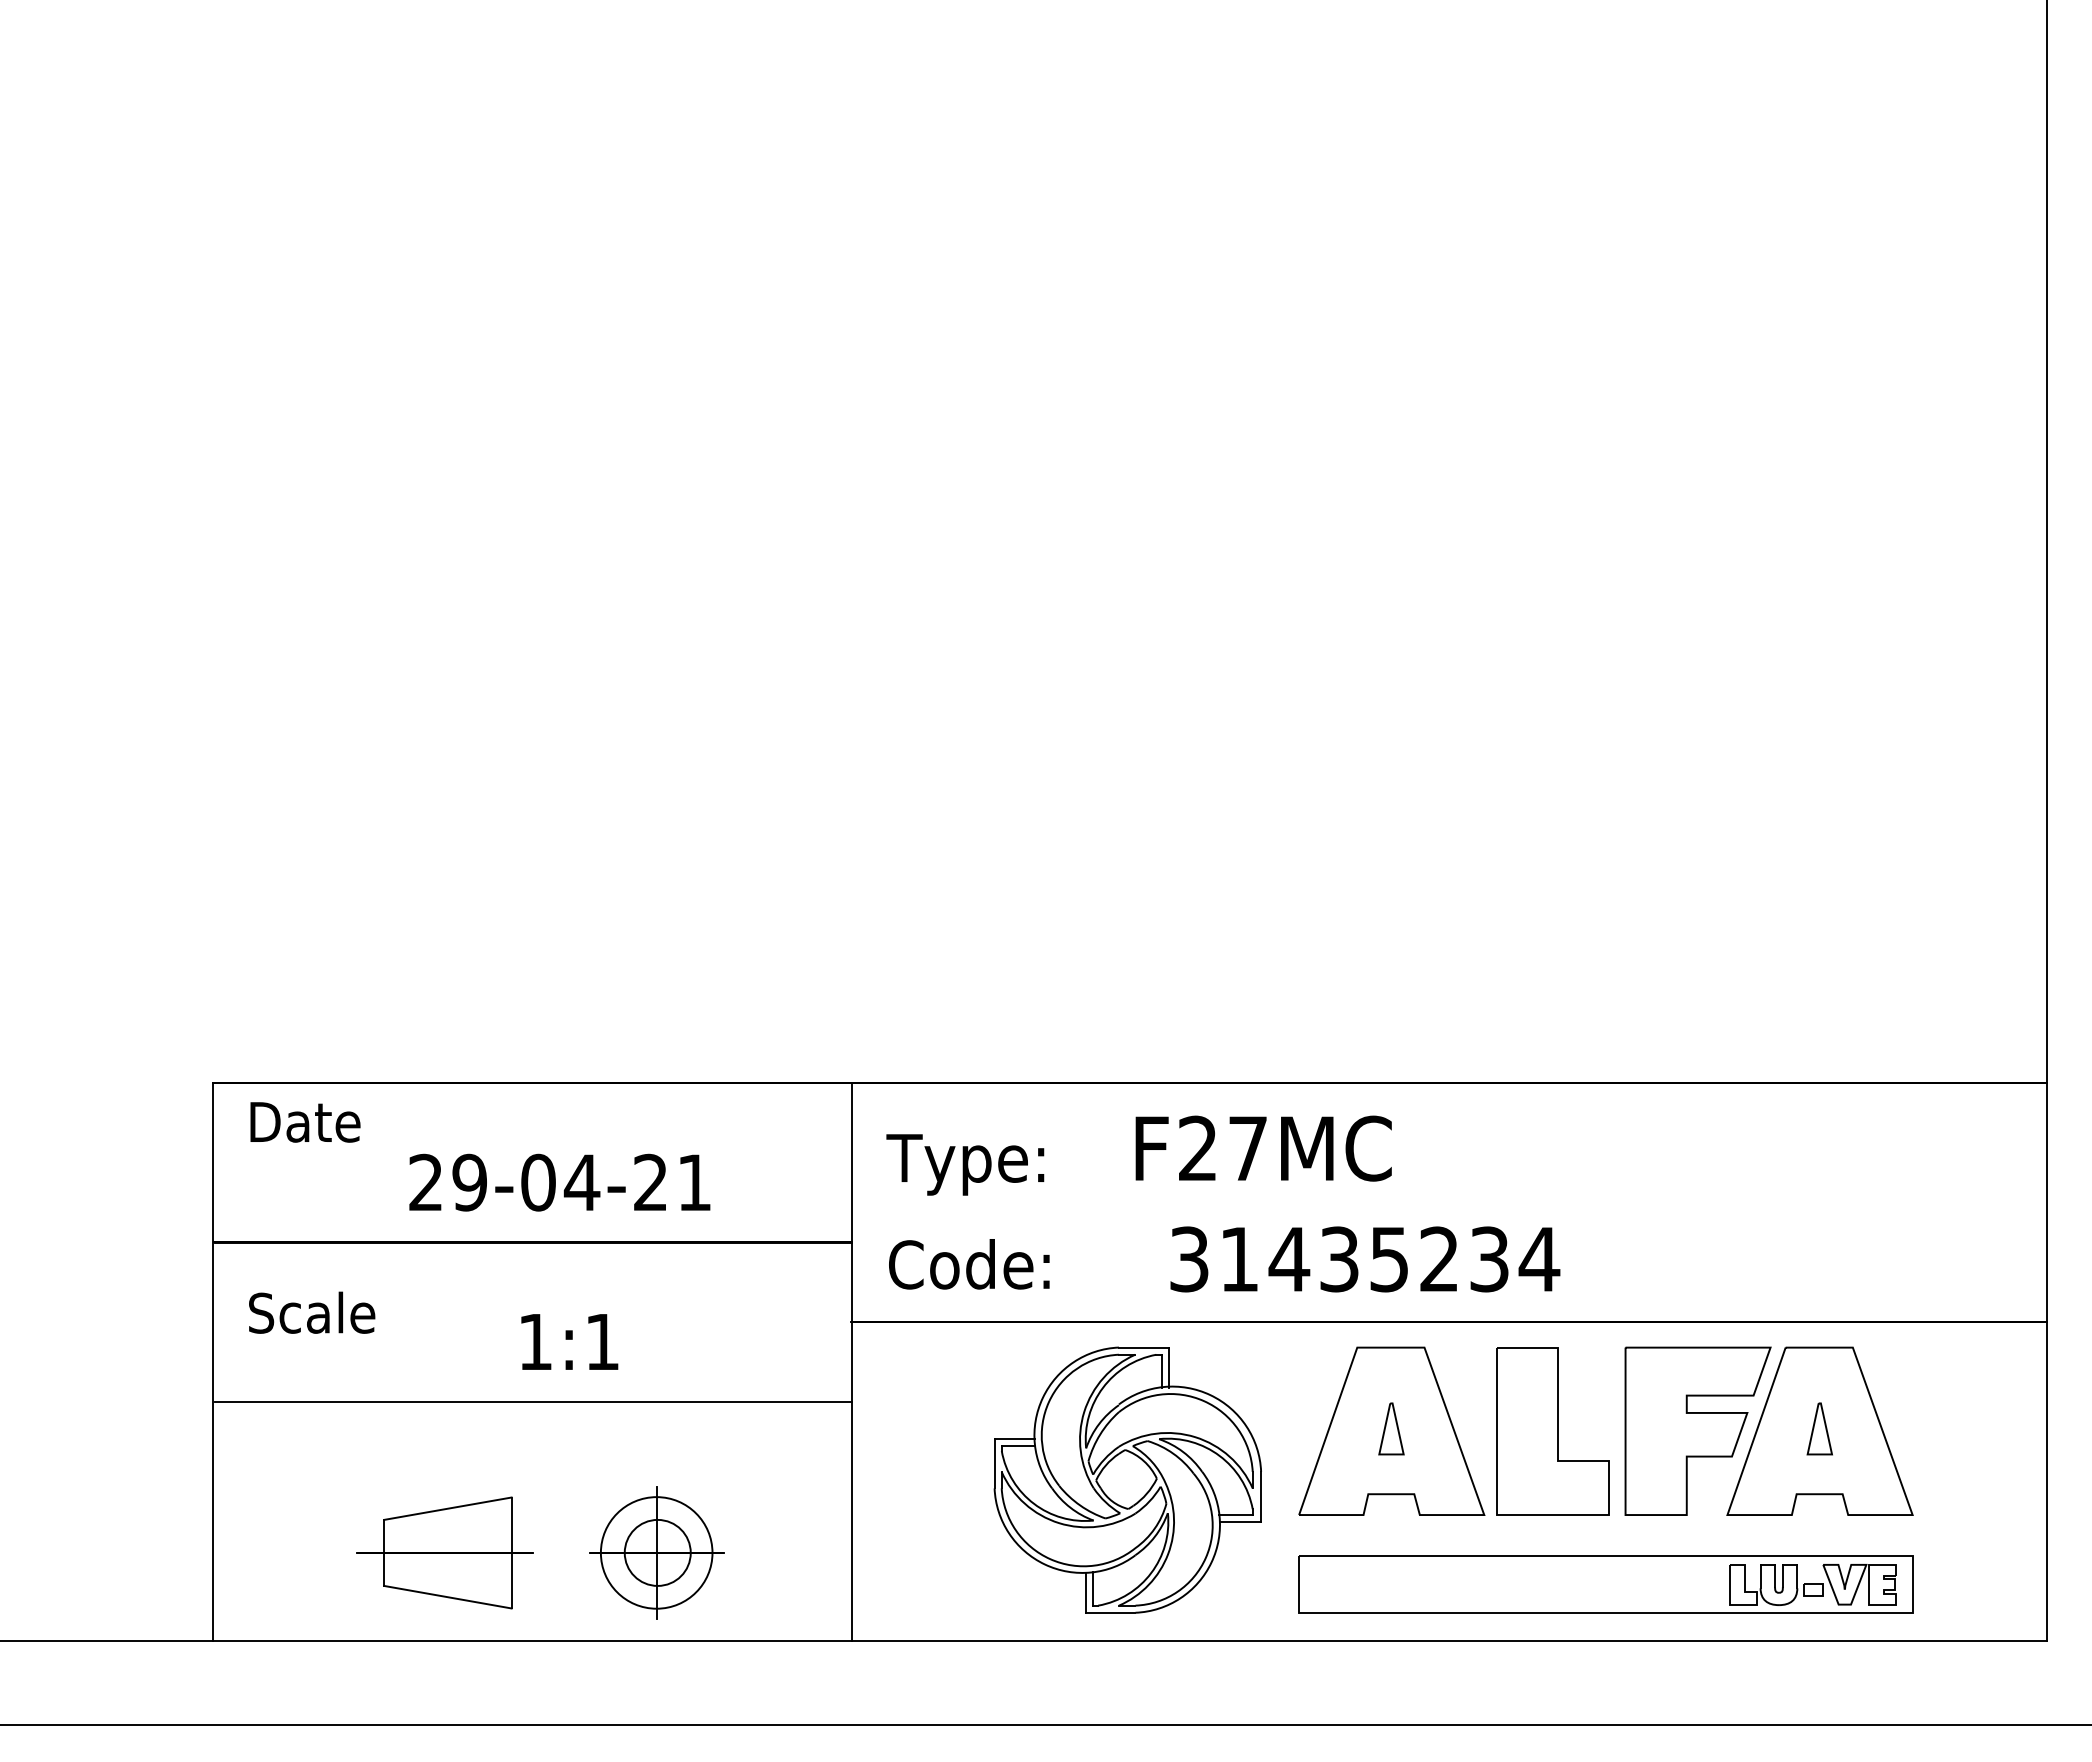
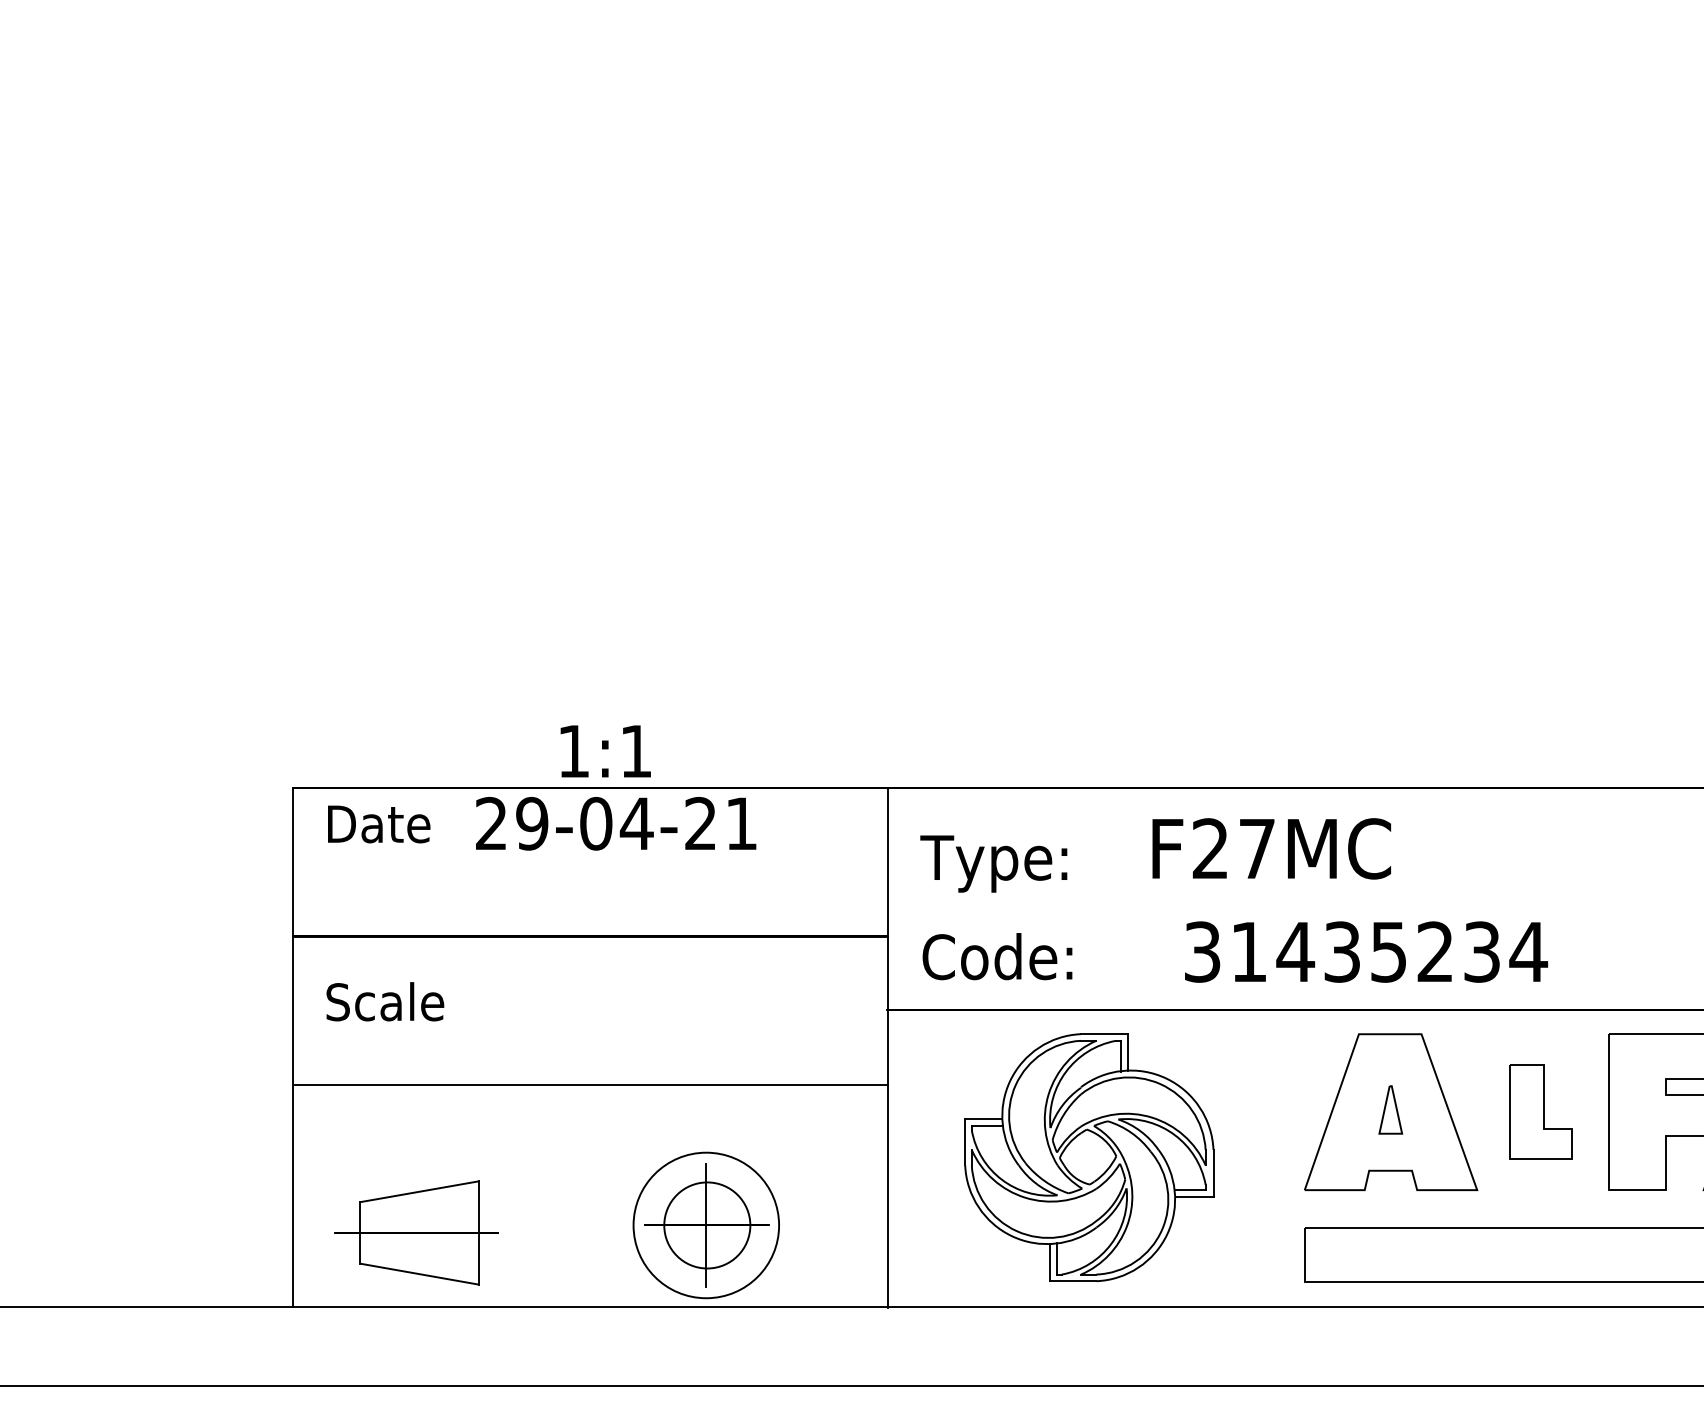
text: (559, 1182) -> (615, 823), moved
text: (569, 1341) -> (605, 750), moved
part: (1552, 1431) -> (1540, 1112), size x0.6
part: (1127, 1479) -> (1088, 1157), moved
part: (444, 1552) -> (416, 1232), moved
circle: (656, 1552) -> (706, 1225), size x1.4
circle: (657, 1552) -> (707, 1225), size x1.4

